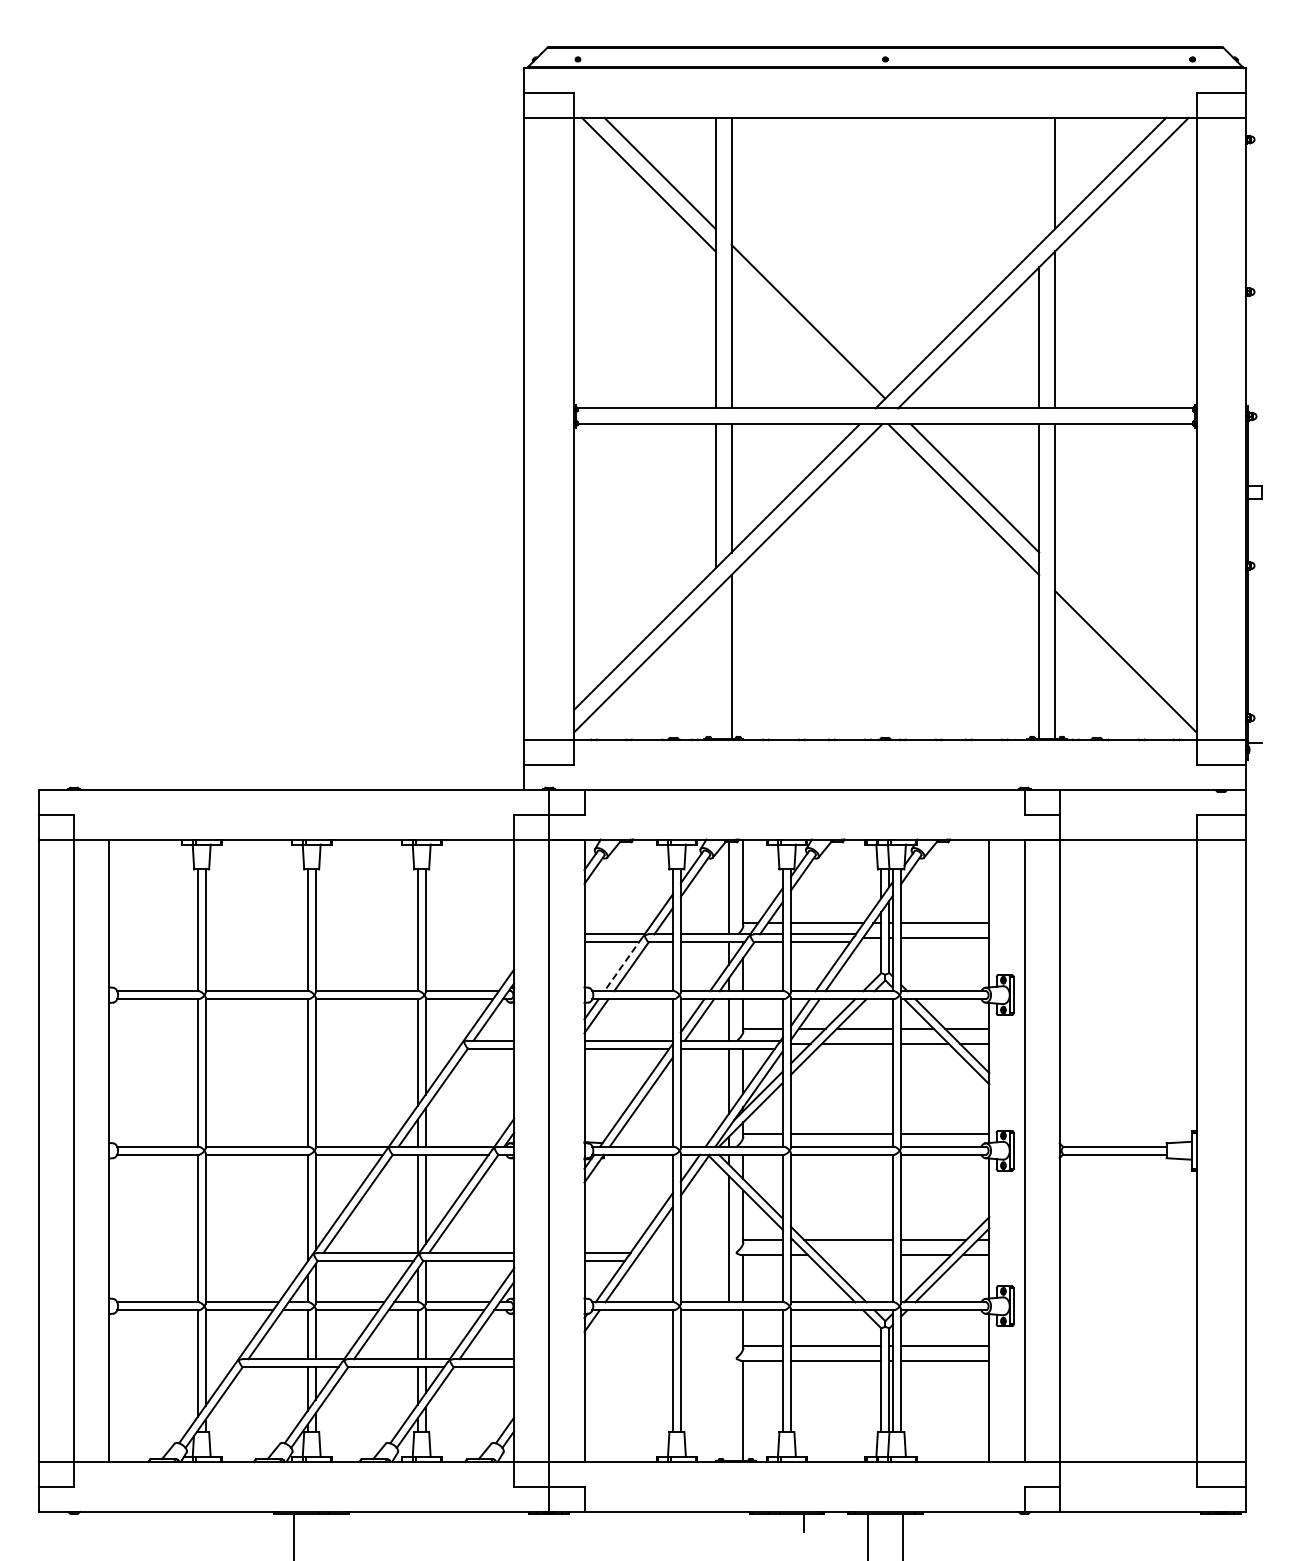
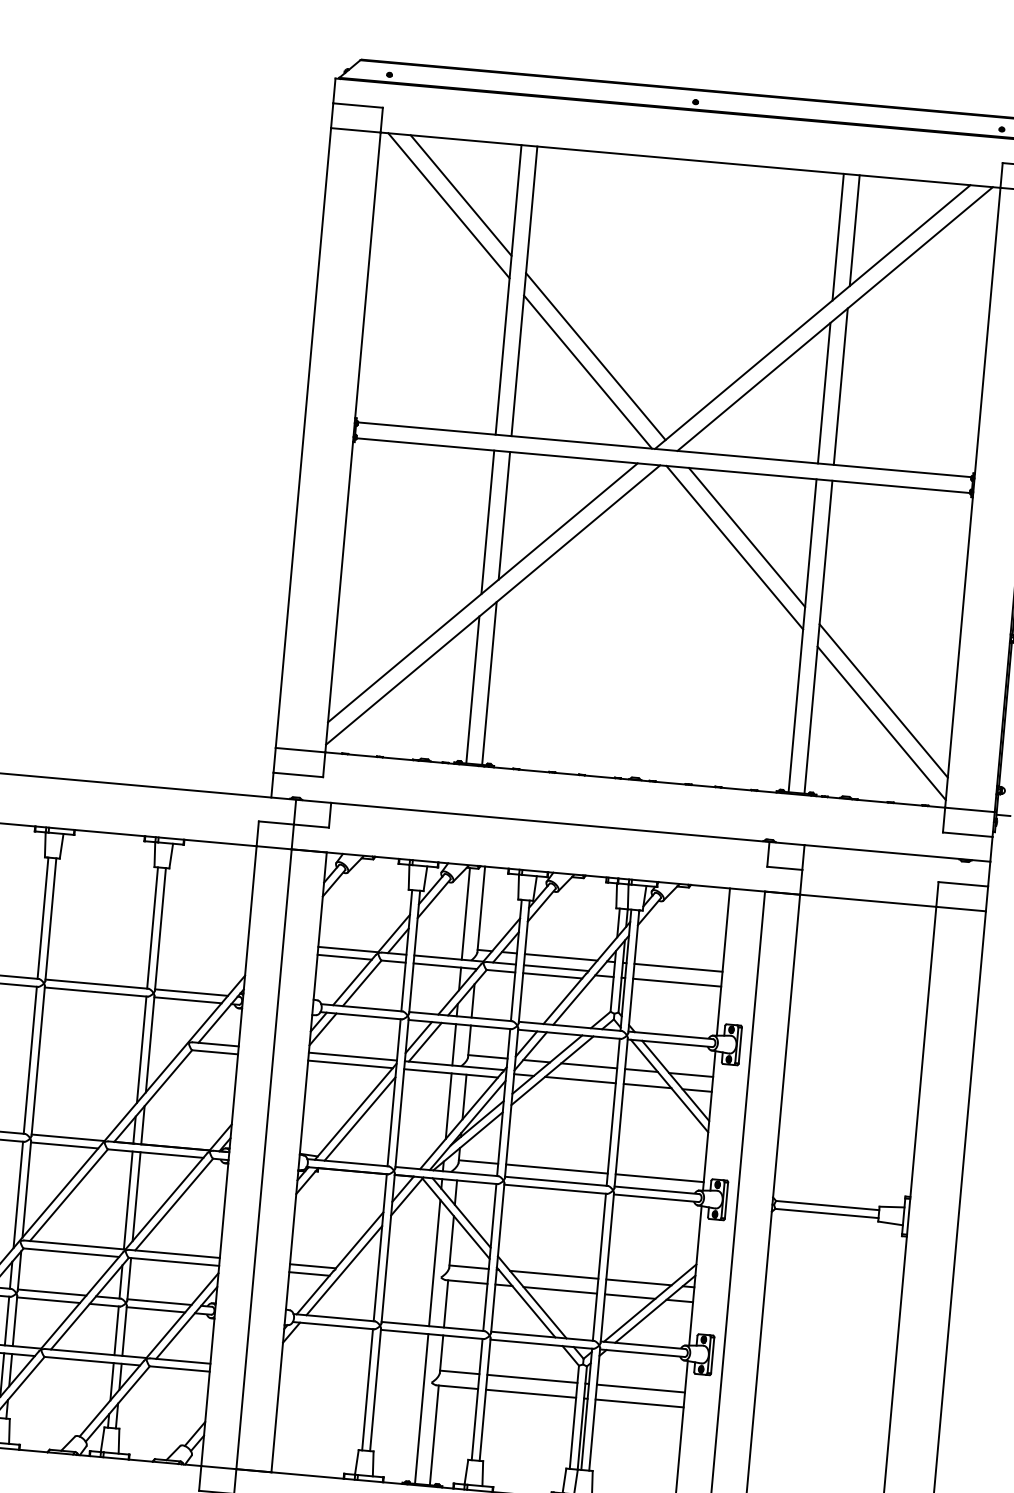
line: (1039, 180) -> (838, 236), added
line: (801, 337) -> (587, 371), added
line: (1125, 638) -> (883, 700), added
line: (715, 664) -> (472, 689), added
line: (623, 964) -> (354, 980), dashed -> solid
line: (855, 1254) -> (559, 1289), added
line: (728, 1385) -> (421, 1409), added

